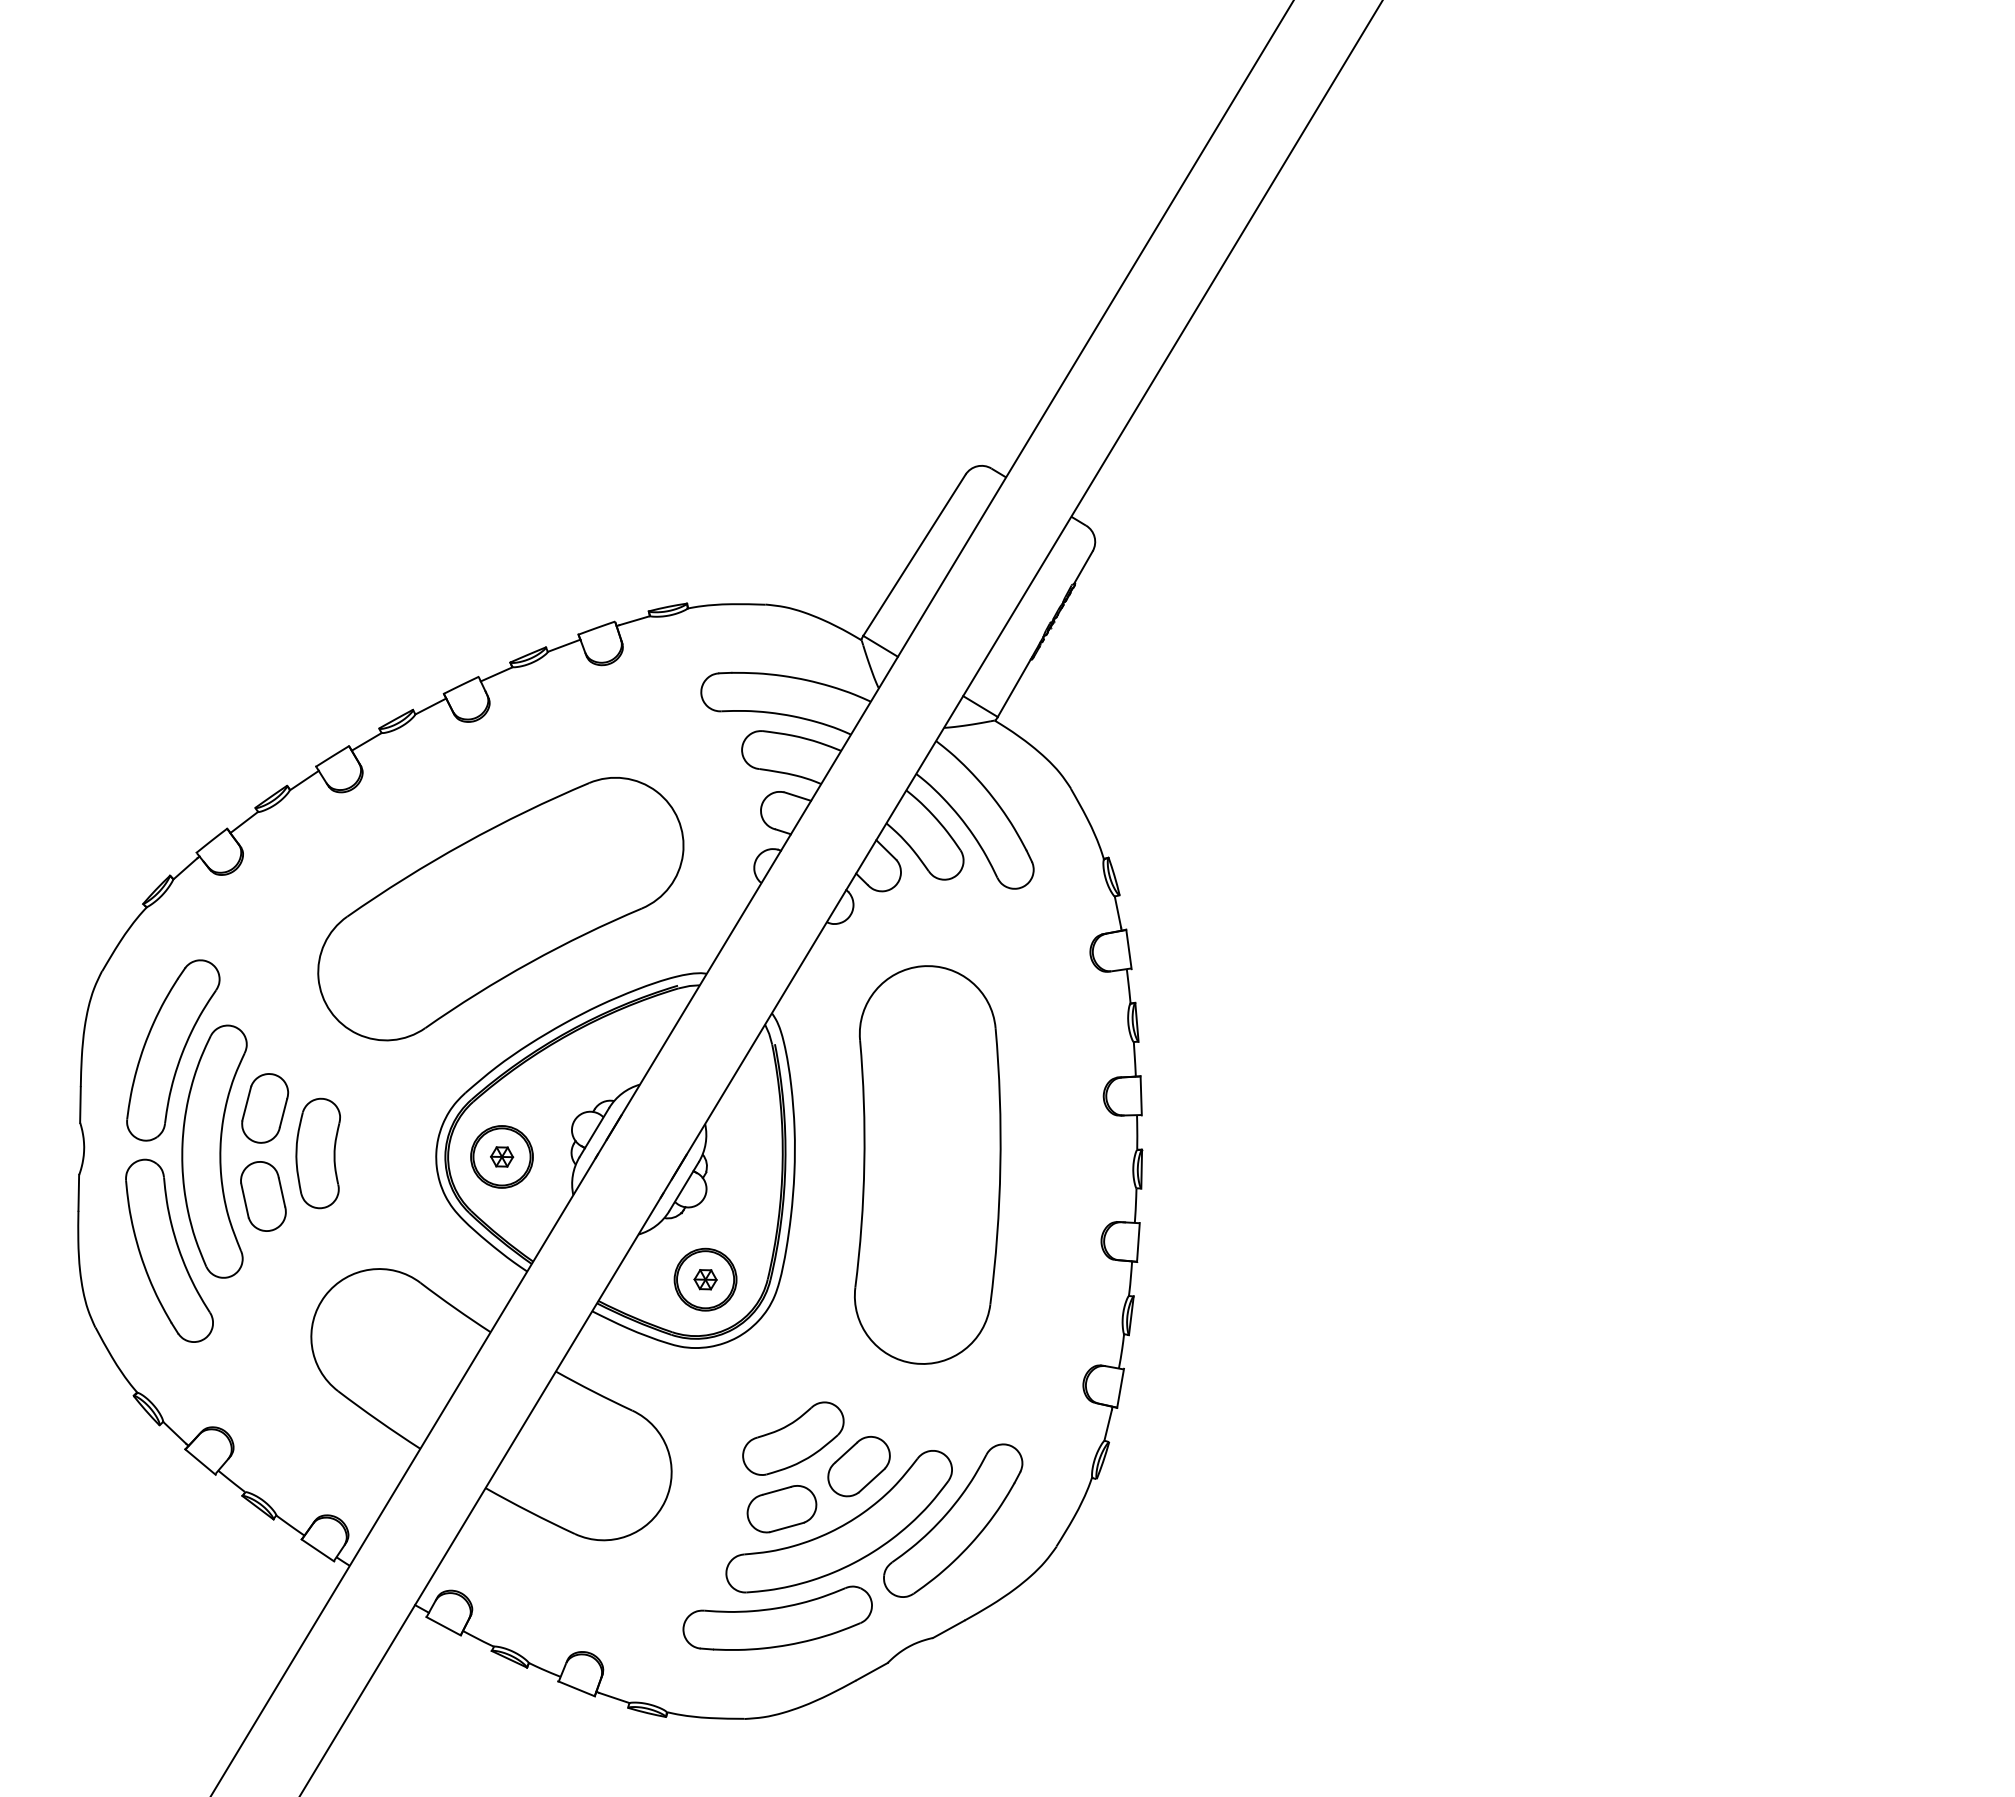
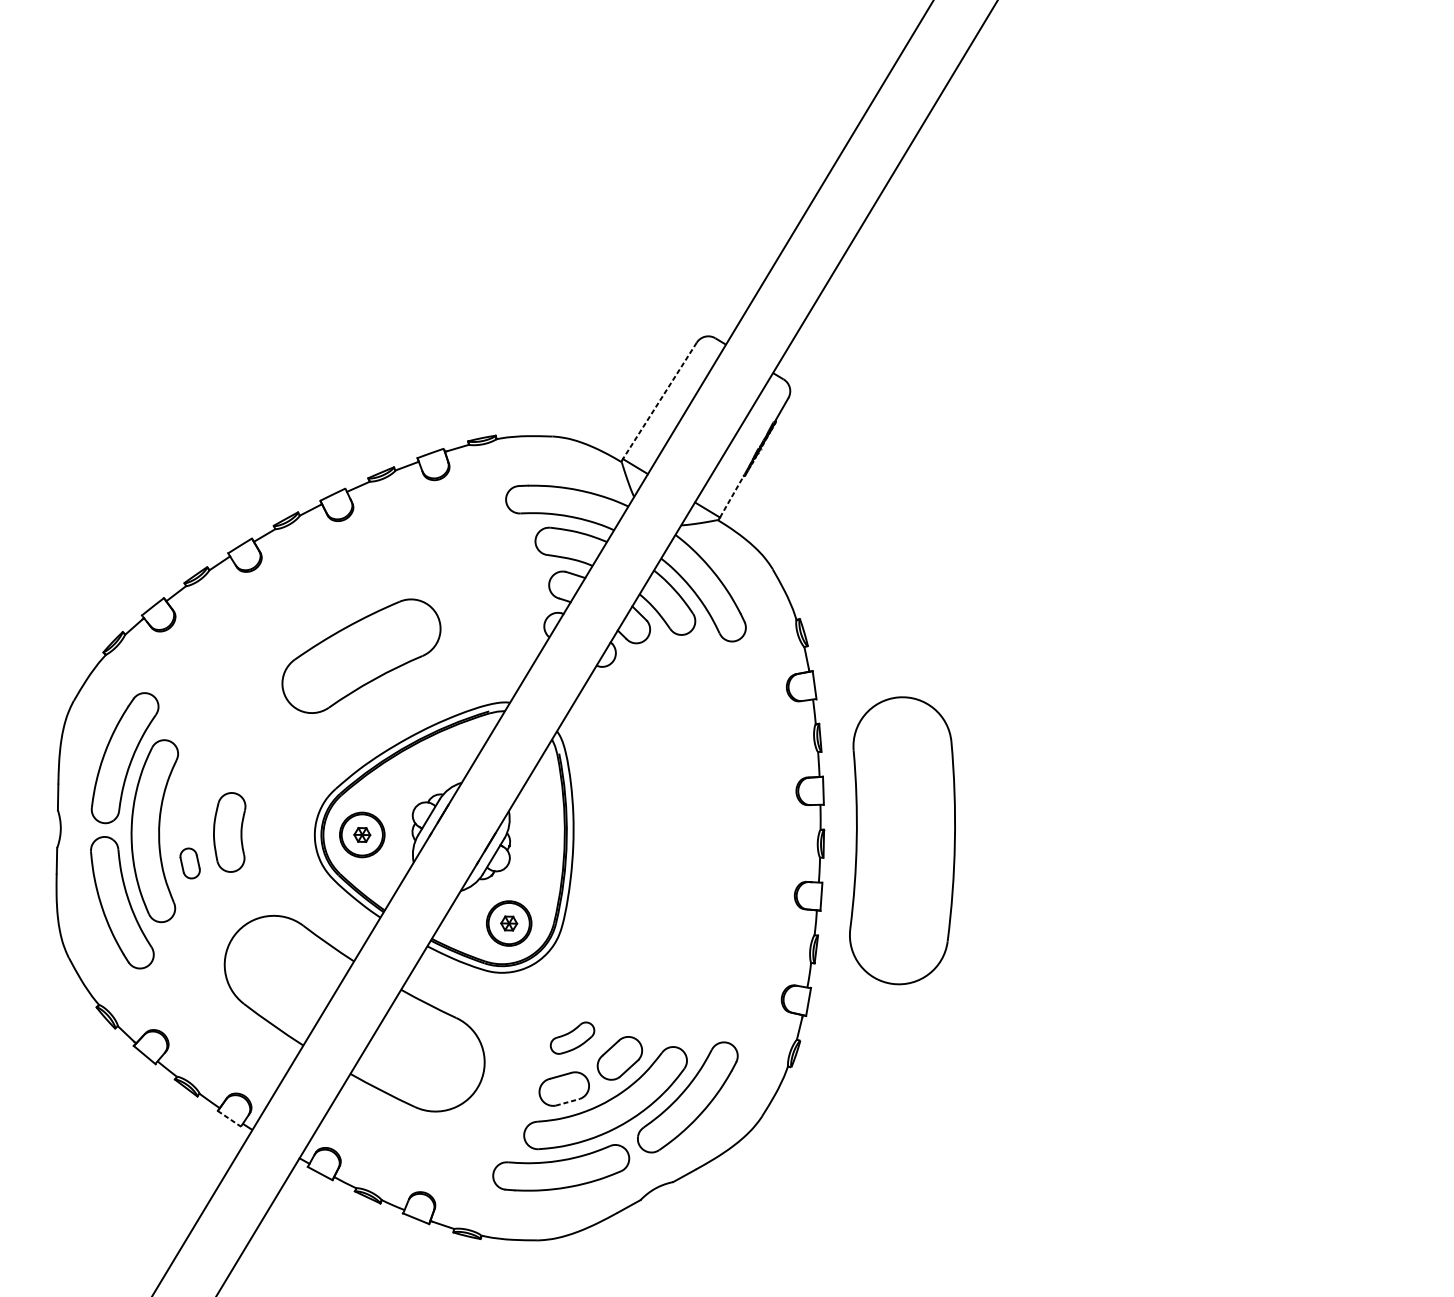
line: (914, 555) -> (659, 401), solid -> dashed
line: (1015, 686) -> (732, 495), solid -> dashed
part: (500, 909) -> (361, 656), size x0.6
part: (265, 1108) -> (191, 800), removed
part: (927, 1164) -> (902, 840), moved
part: (263, 1196) -> (190, 863), size x0.6
part: (793, 1438) -> (572, 1038), size x0.6
line: (787, 1527) -> (568, 1102), solid -> dashed
line: (317, 1550) -> (229, 1118), solid -> dashed

